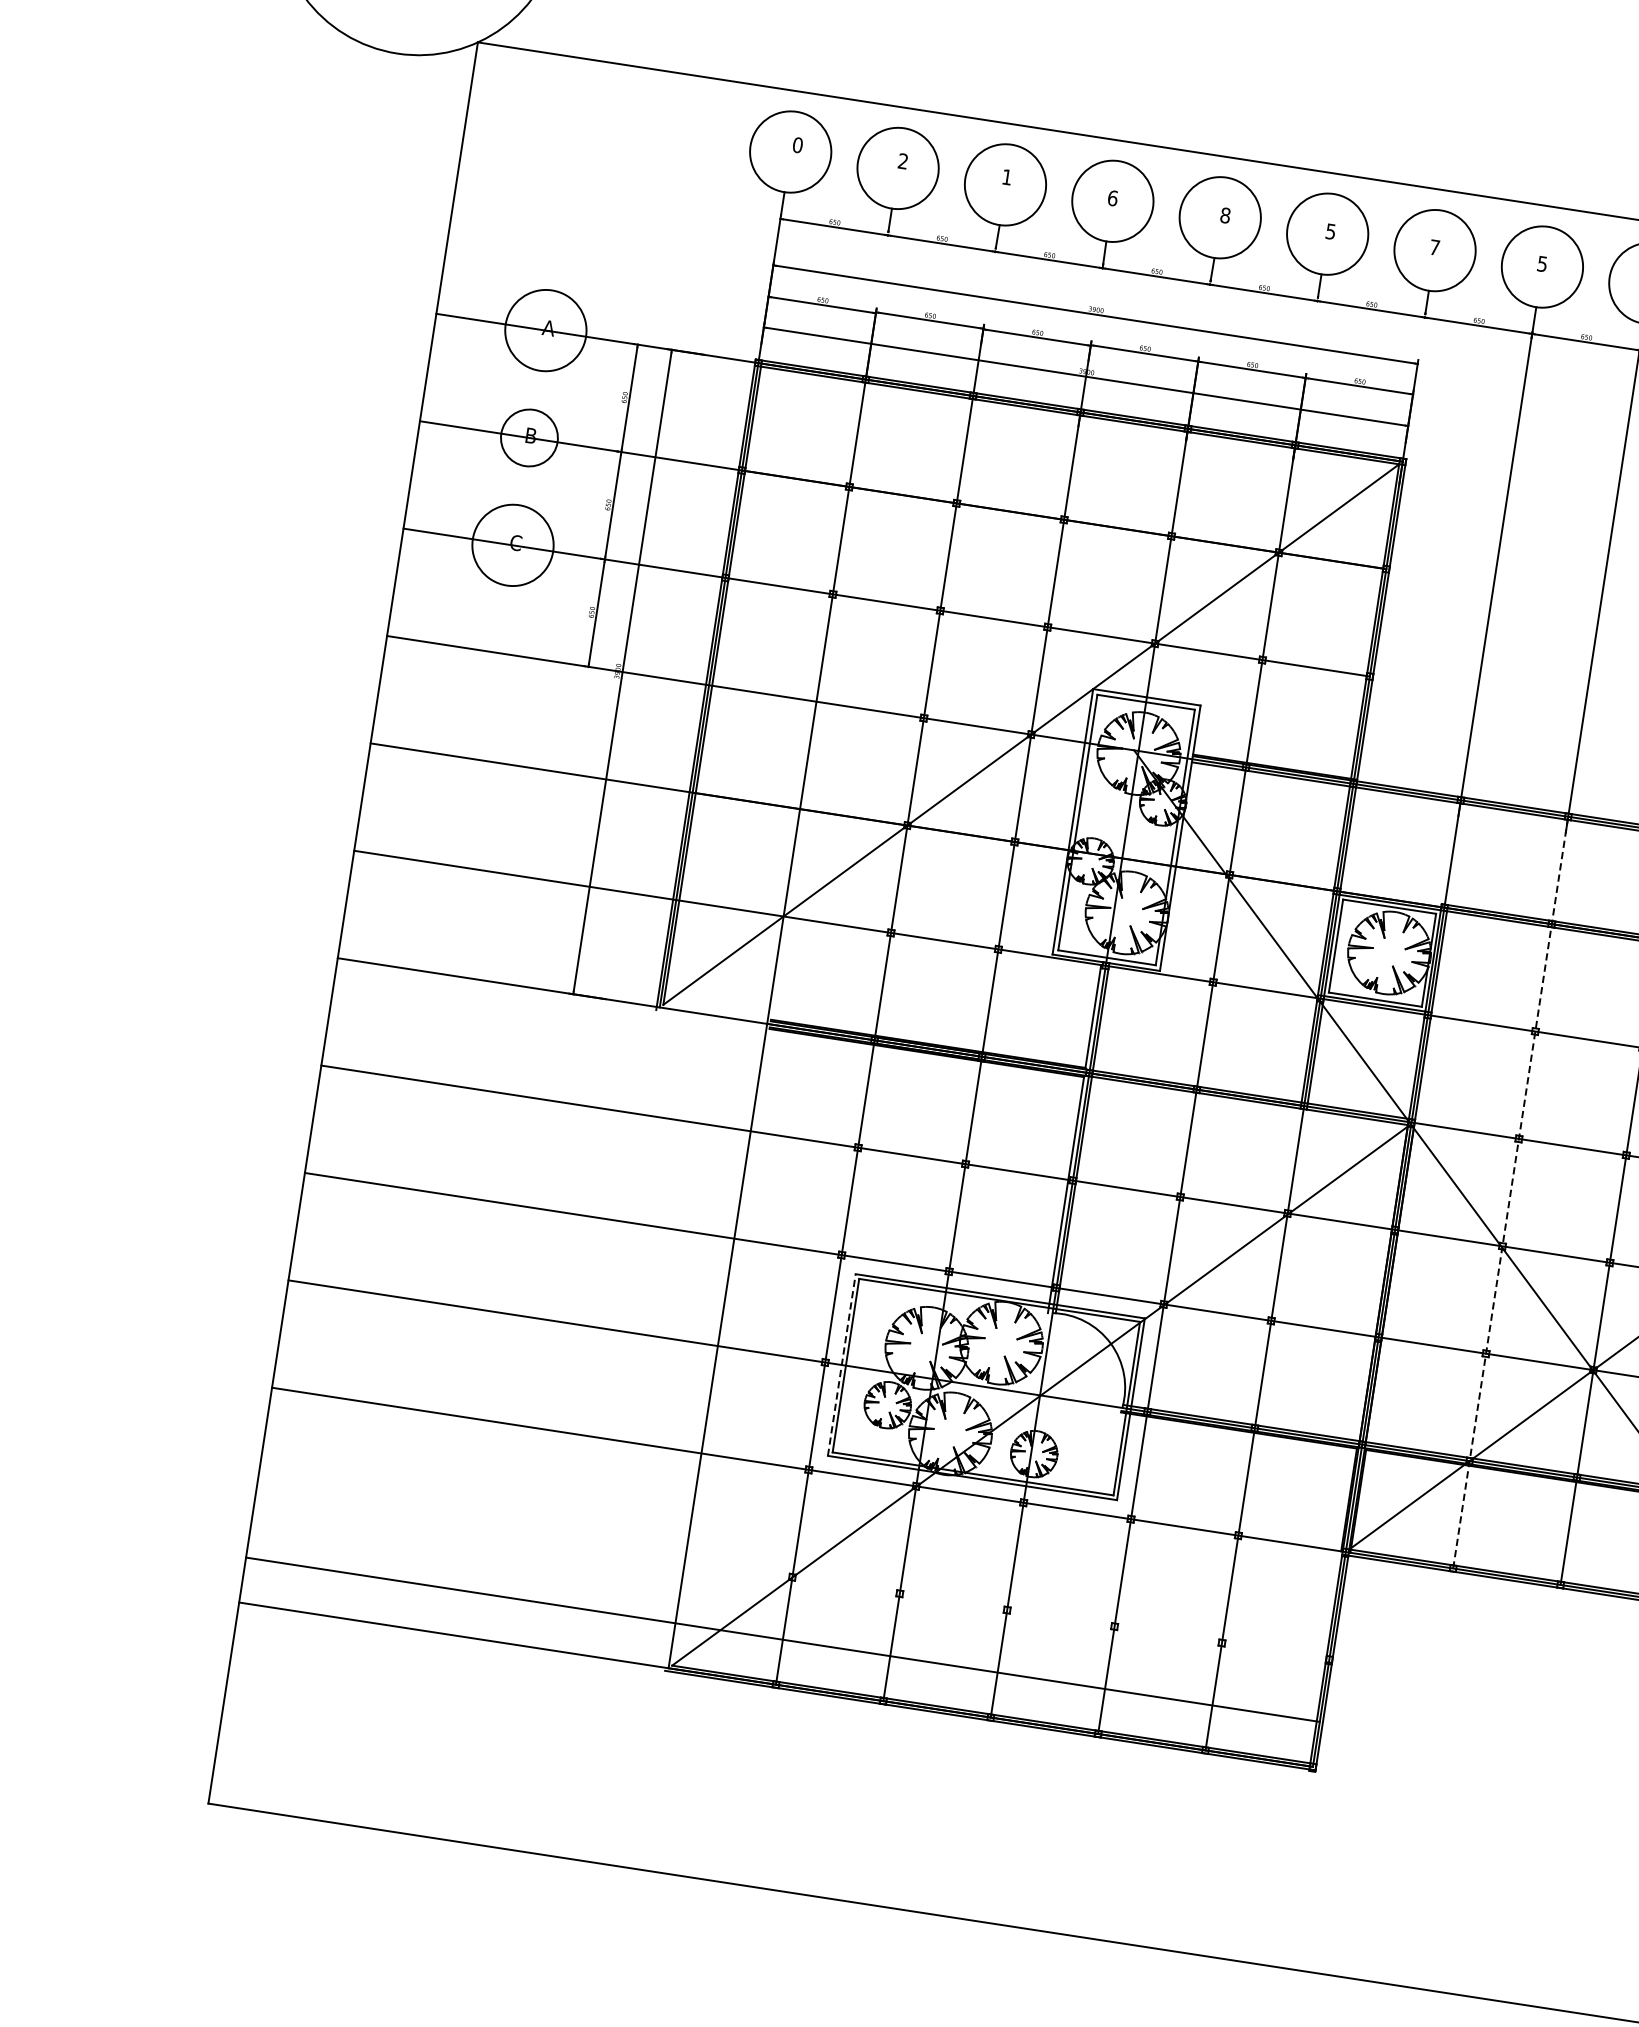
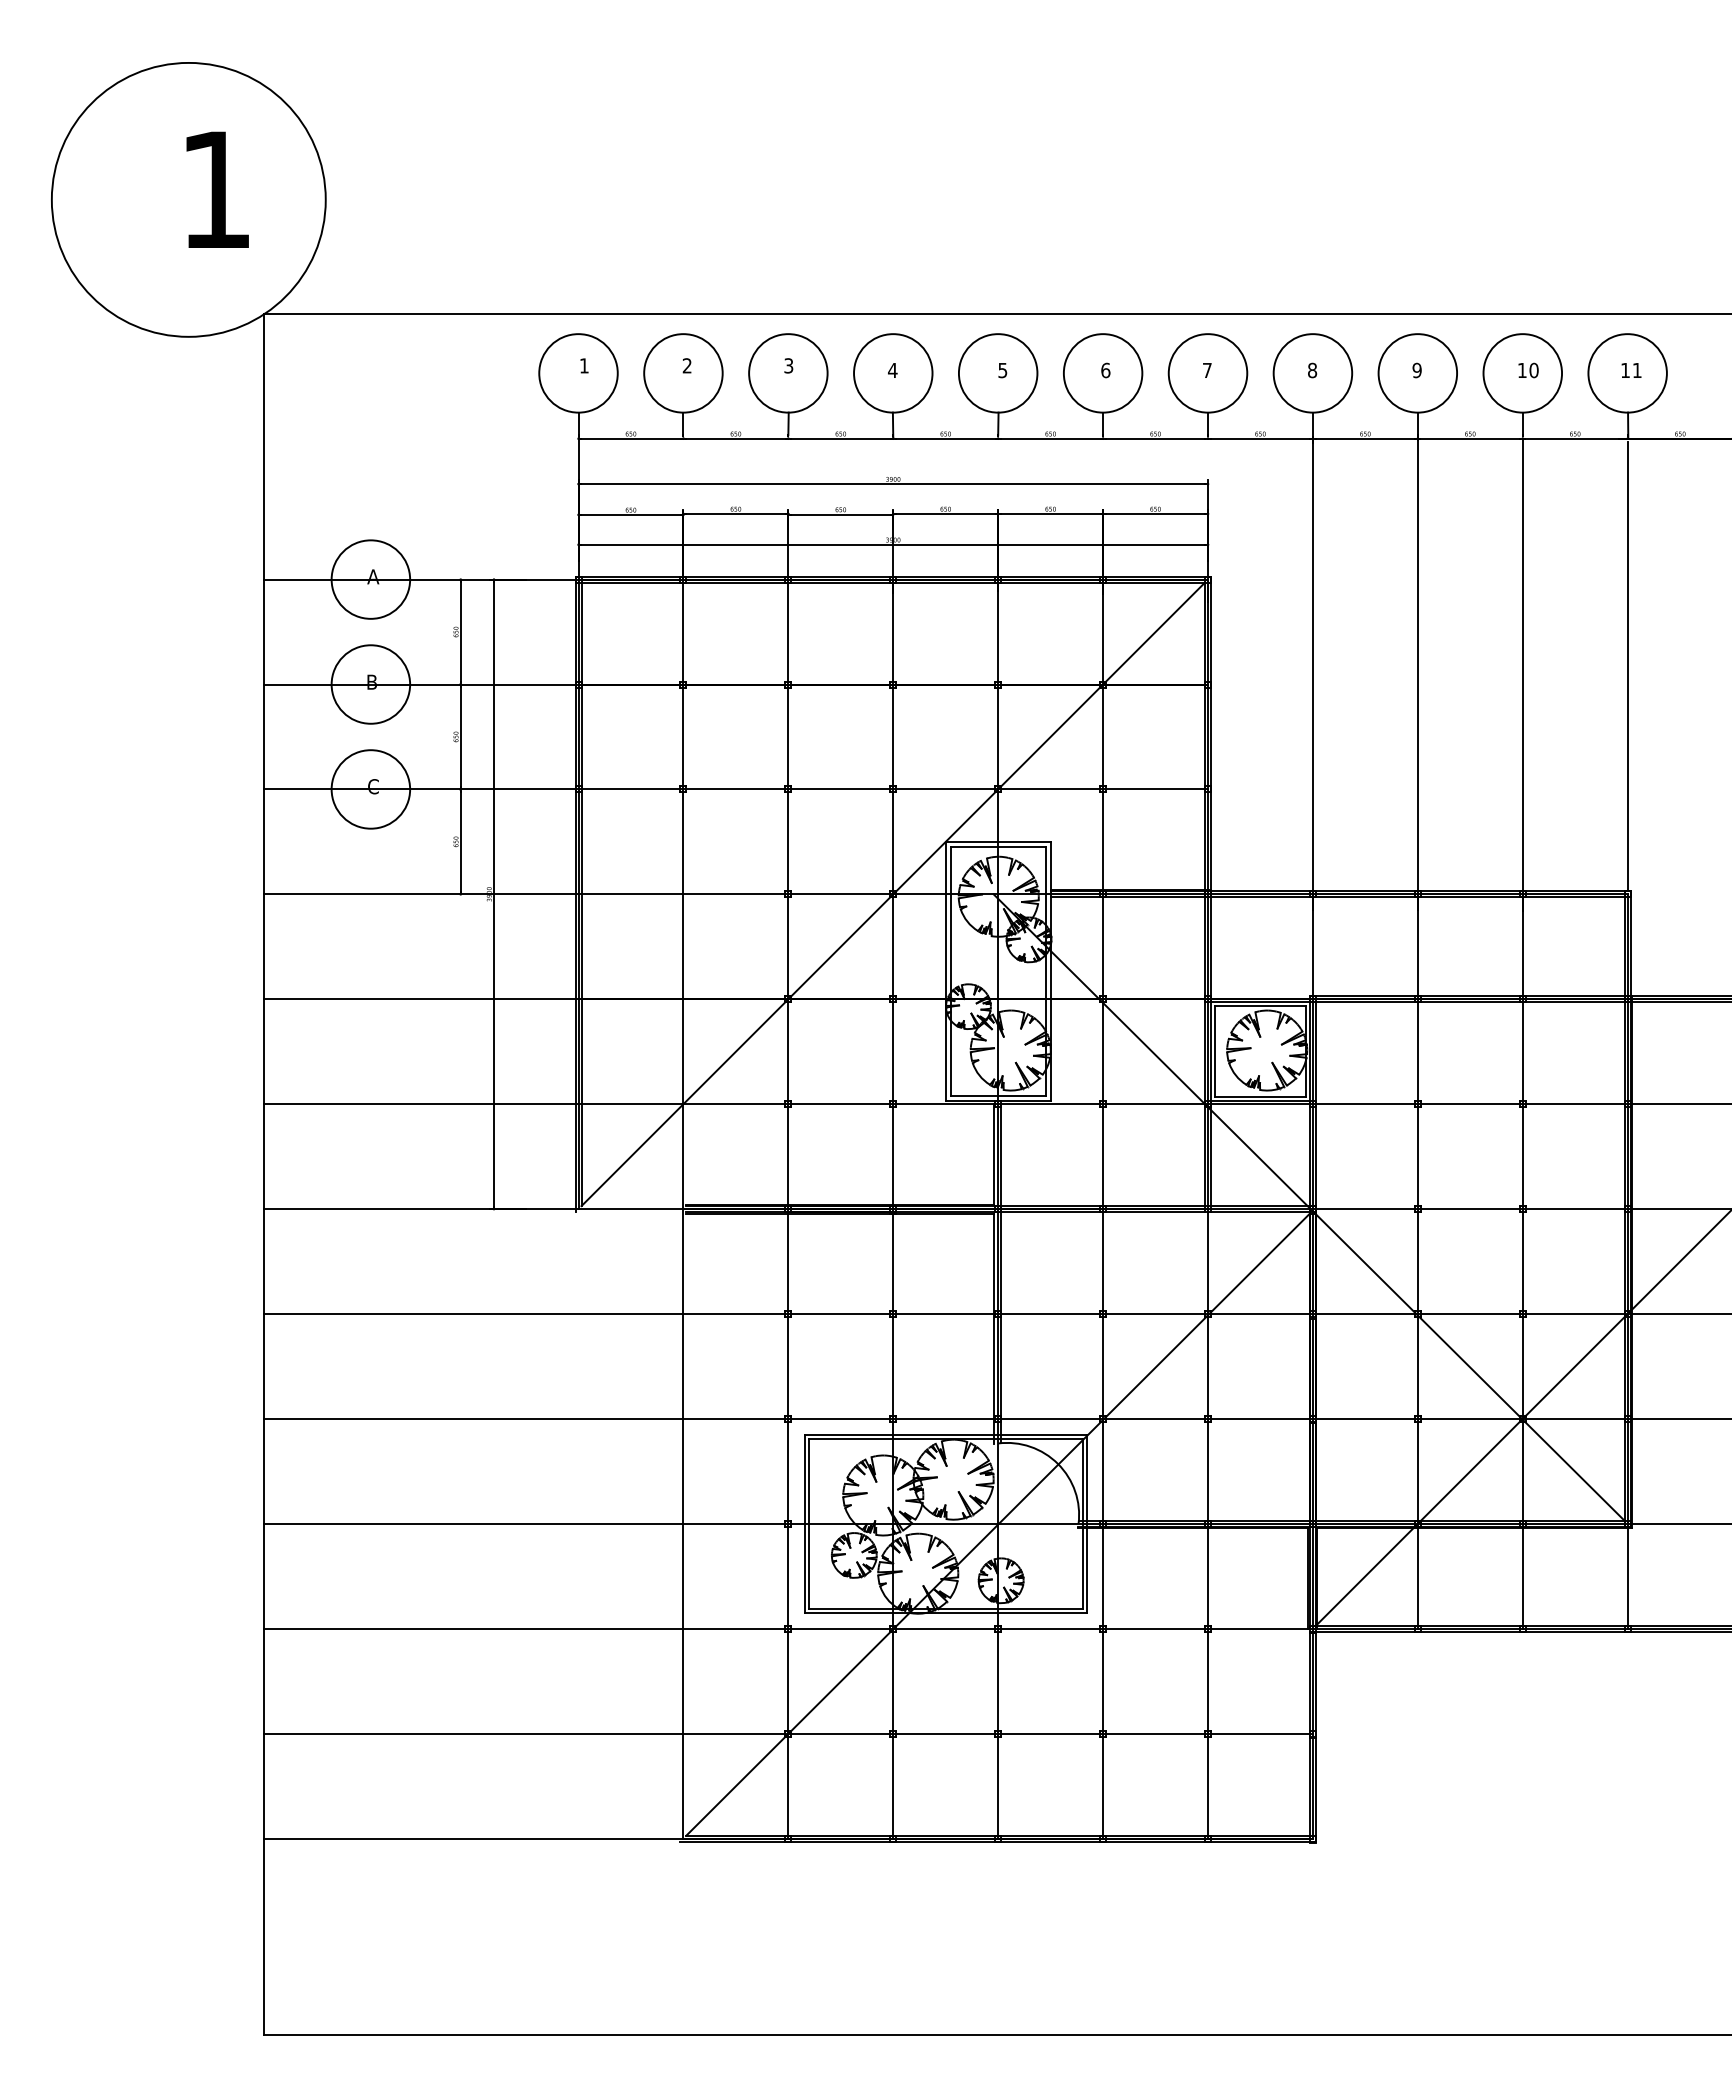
text: (797, 144) -> (583, 365), 0 -> 1
text: (1006, 176) -> (788, 365), 1 -> 3
text: (1112, 198) -> (892, 370), 6 -> 4
text: (1225, 215) -> (1002, 370), 8 -> 5
text: (1330, 231) -> (1105, 370), 5 -> 6
text: (1542, 264) -> (1312, 370), 5 -> 8
circle: (529, 437) -> (370, 684), size x1.43
line: (1510, 1192) -> (1417, 1261), dashed -> solid
line: (841, 1364) -> (804, 1523), dashed -> solid
line: (782, 1639) -> (787, 1733), moved

